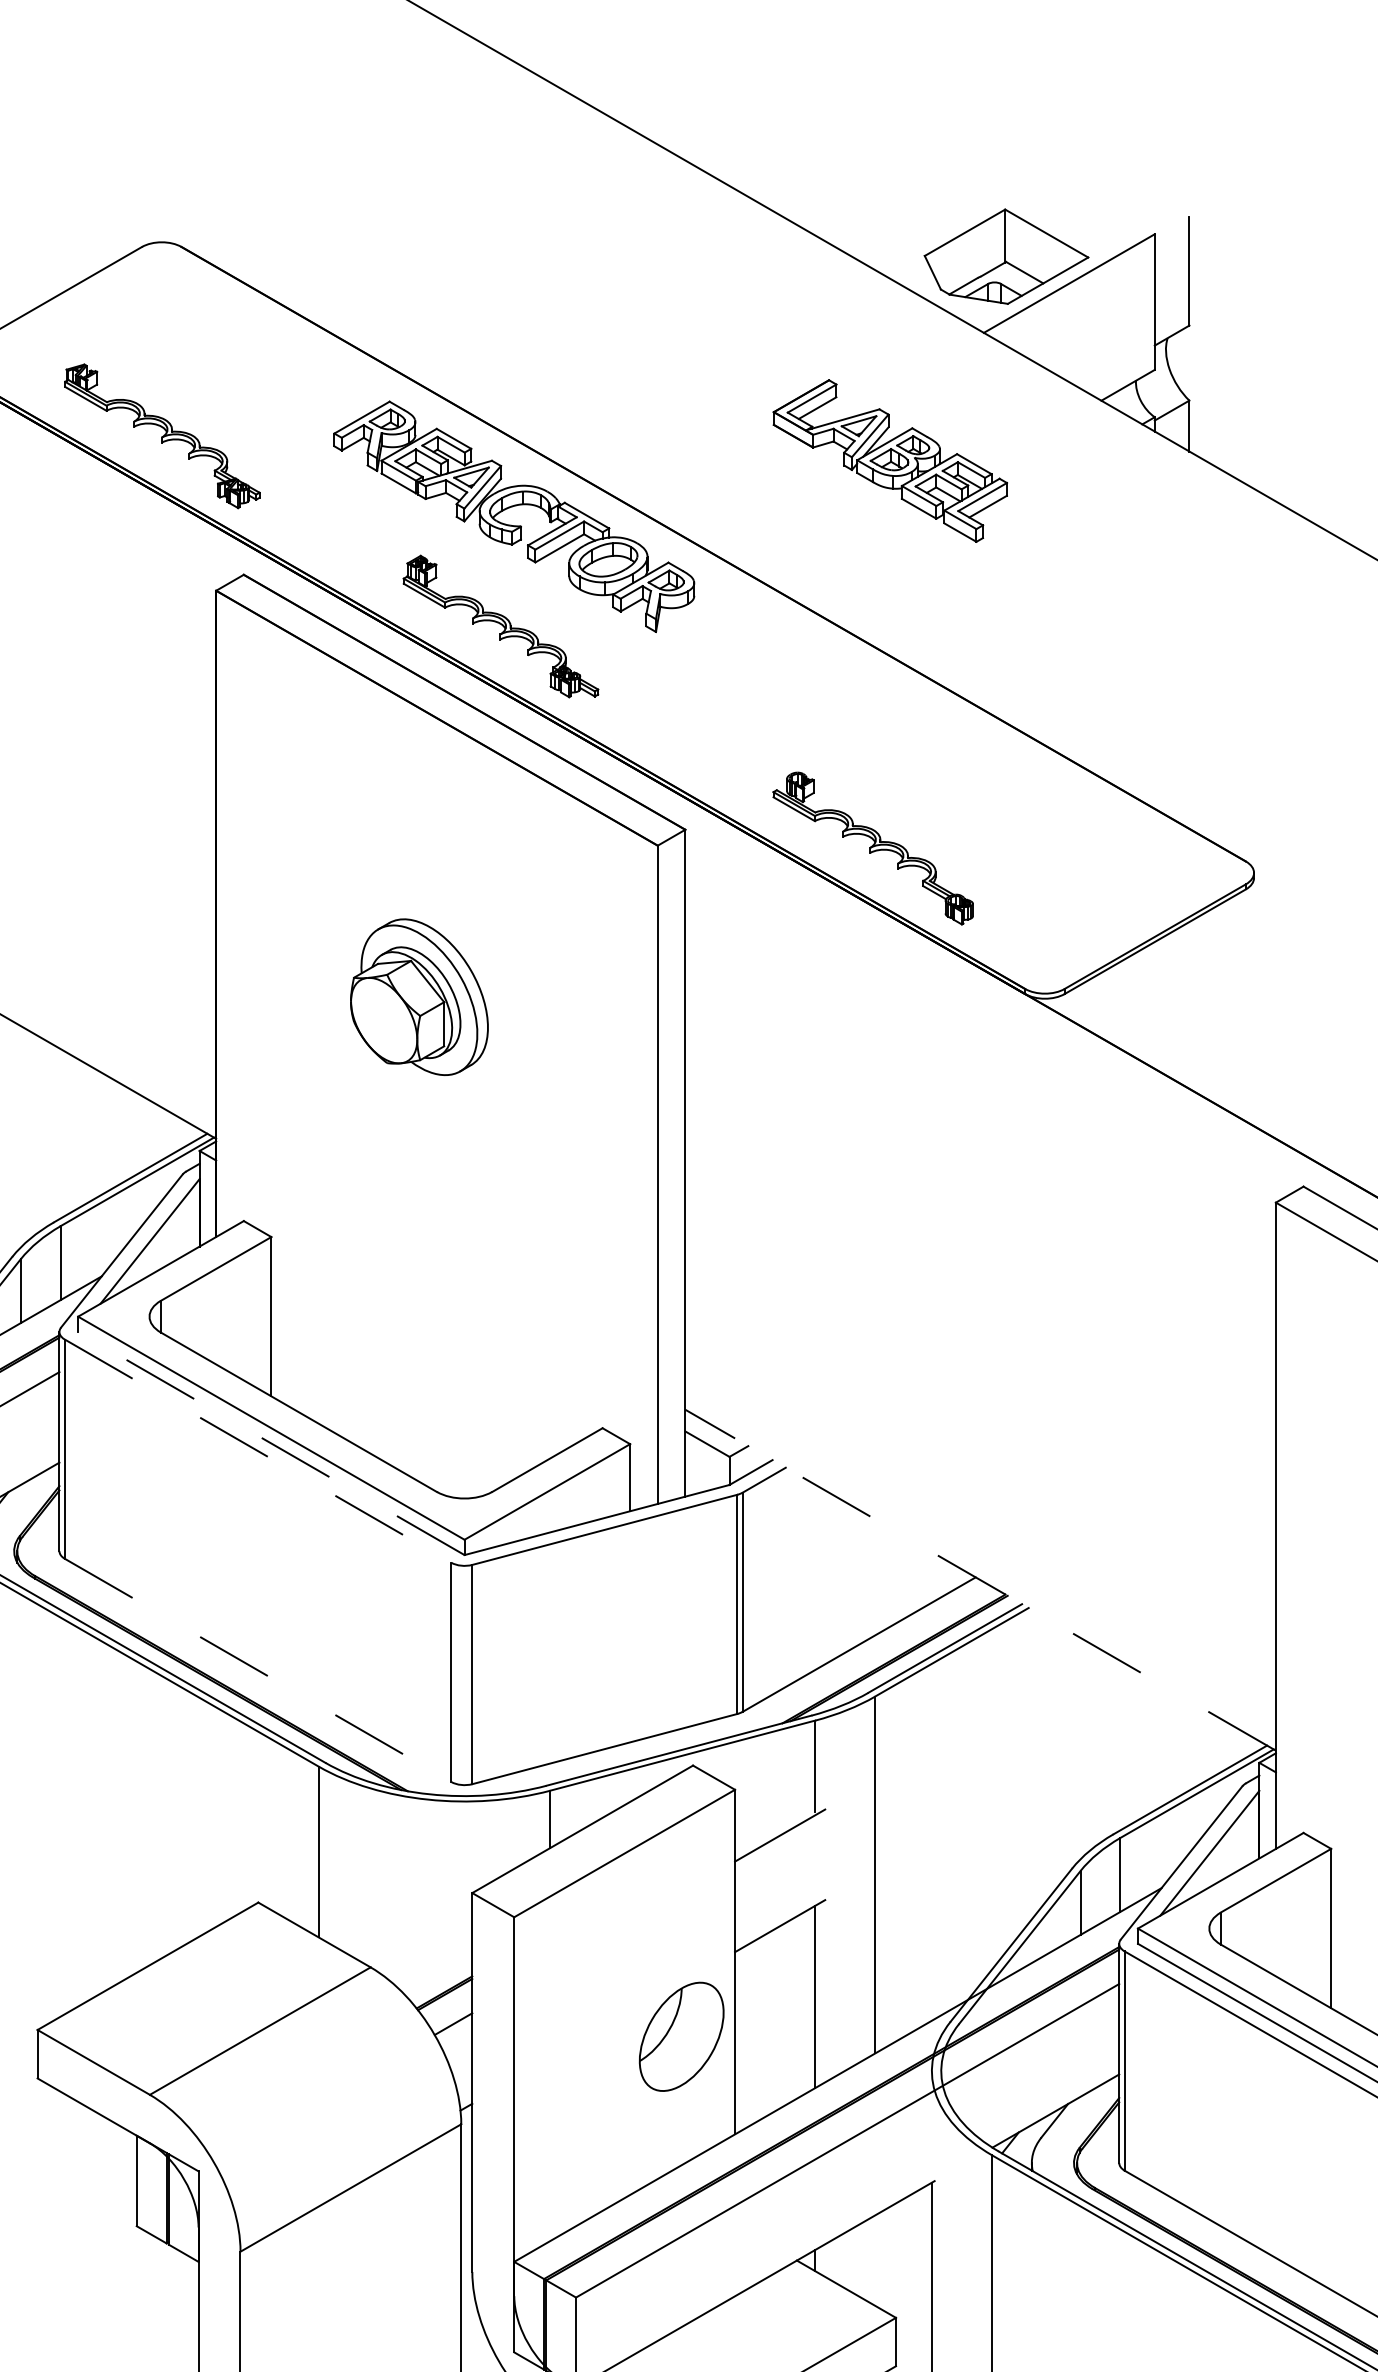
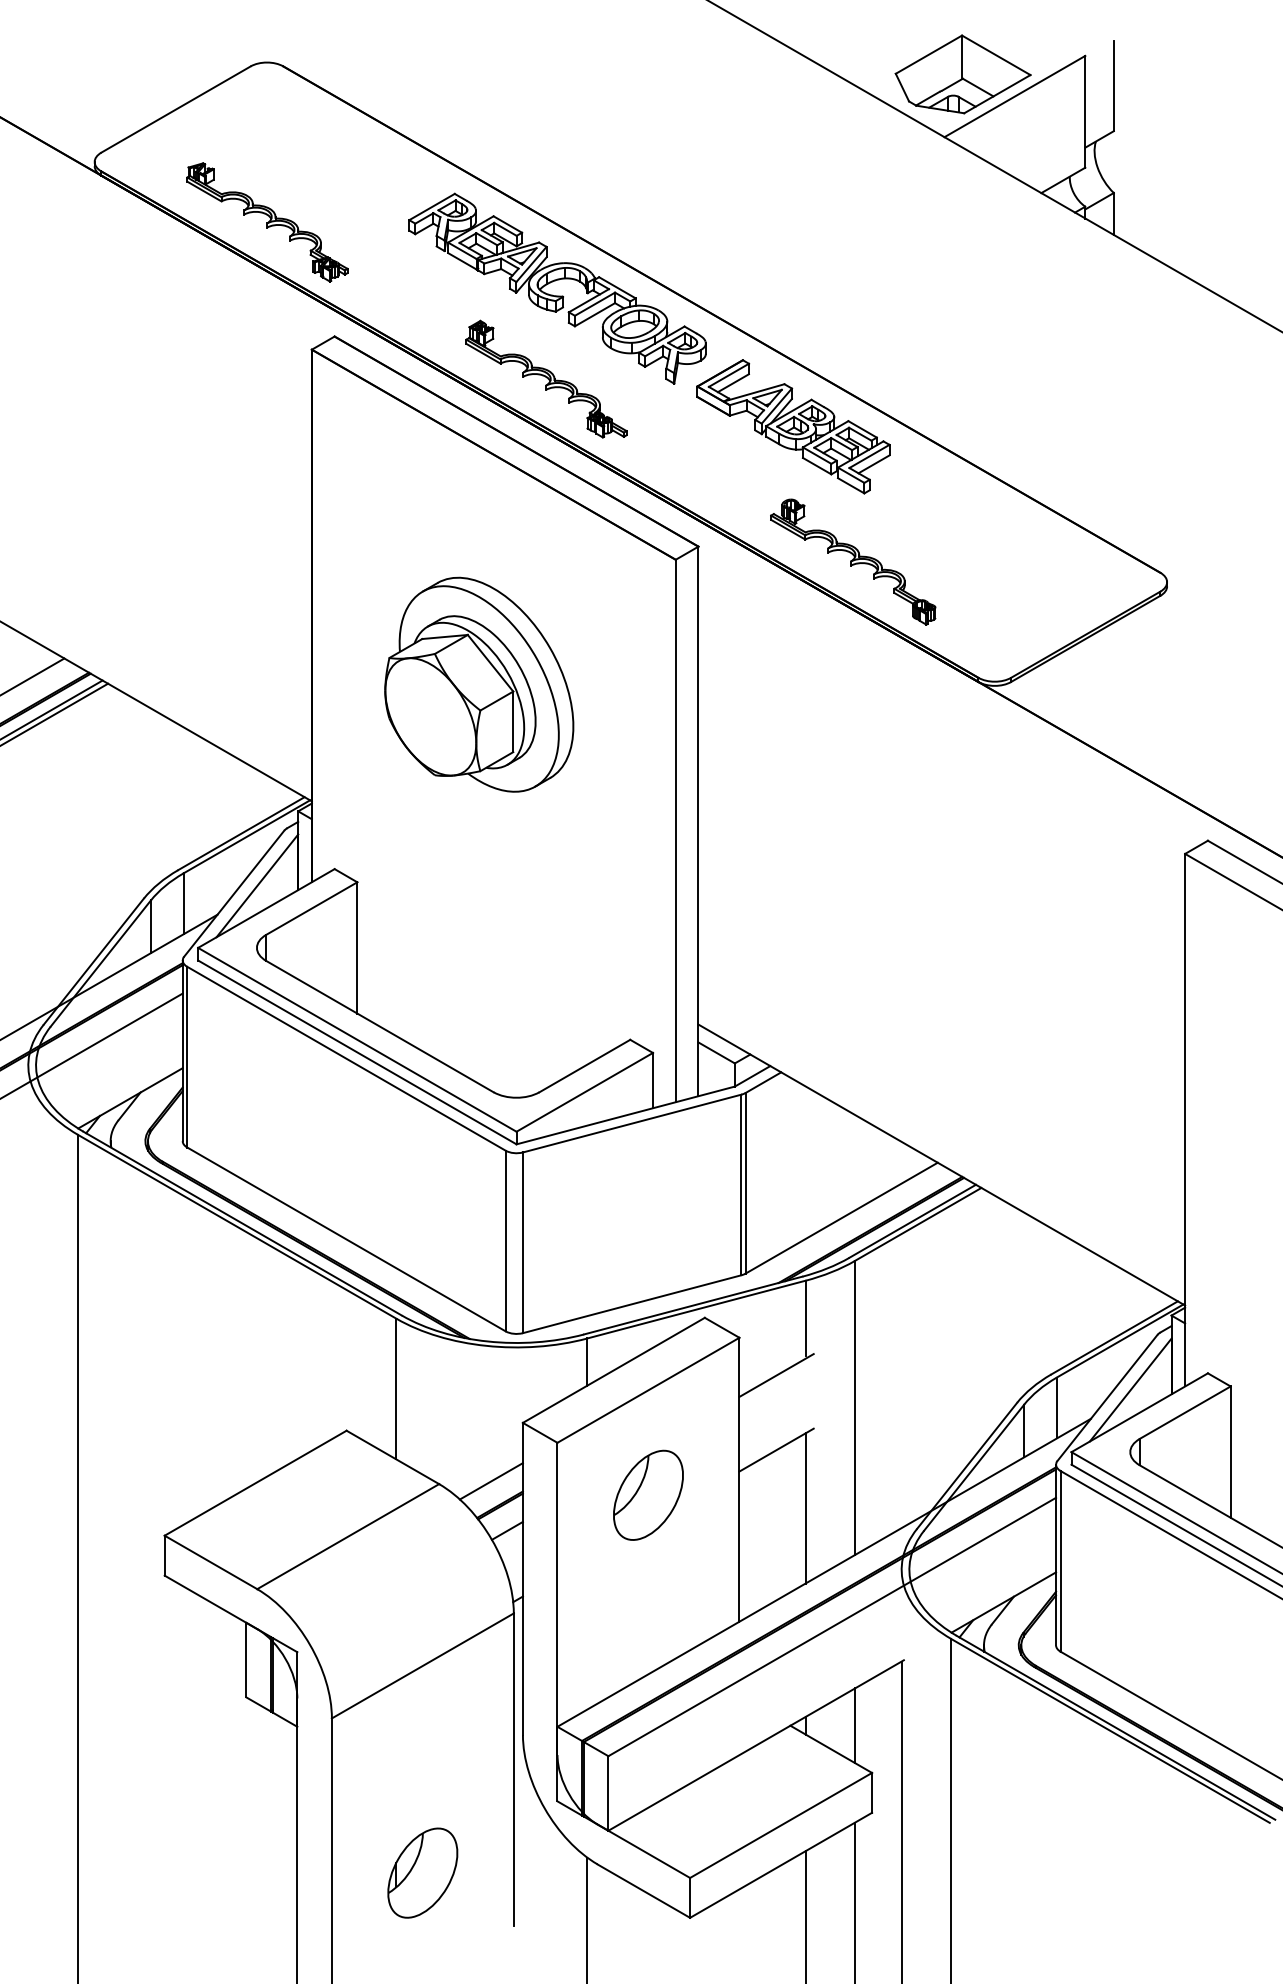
part: (890, 460) -> (793, 426), moved
part: (419, 997) -> (479, 684), size x1.67
line: (271, 1443) -> (357, 1052), dashed -> solid
line: (258, 1450) -> (346, 1058), dashed -> solid
line: (980, 1580) -> (941, 1165), dashed -> solid
line: (258, 1670) -> (346, 1239), dashed -> solid
line: (432, 1964) -> (490, 1481), added
part: (681, 2035) -> (648, 1494), moved
line: (874, 2260) -> (854, 1725), added

